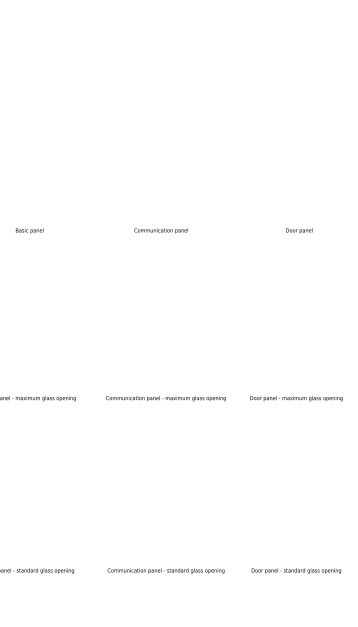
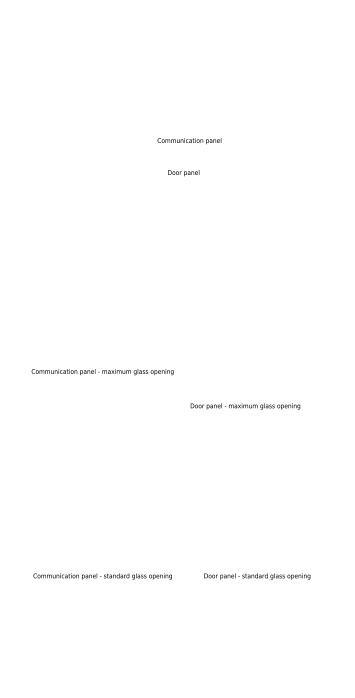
text: (160, 230) -> (188, 140), moved
text: (299, 230) -> (183, 172), moved
text: (296, 398) -> (245, 406), moved

